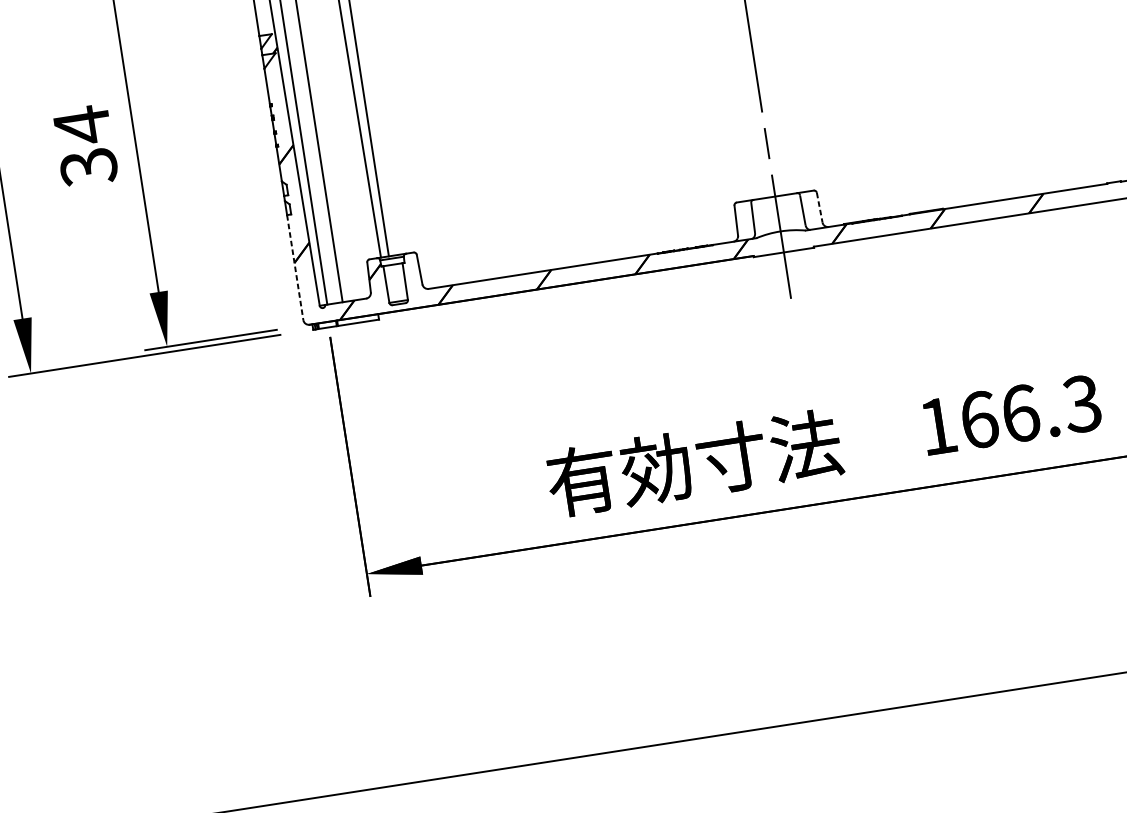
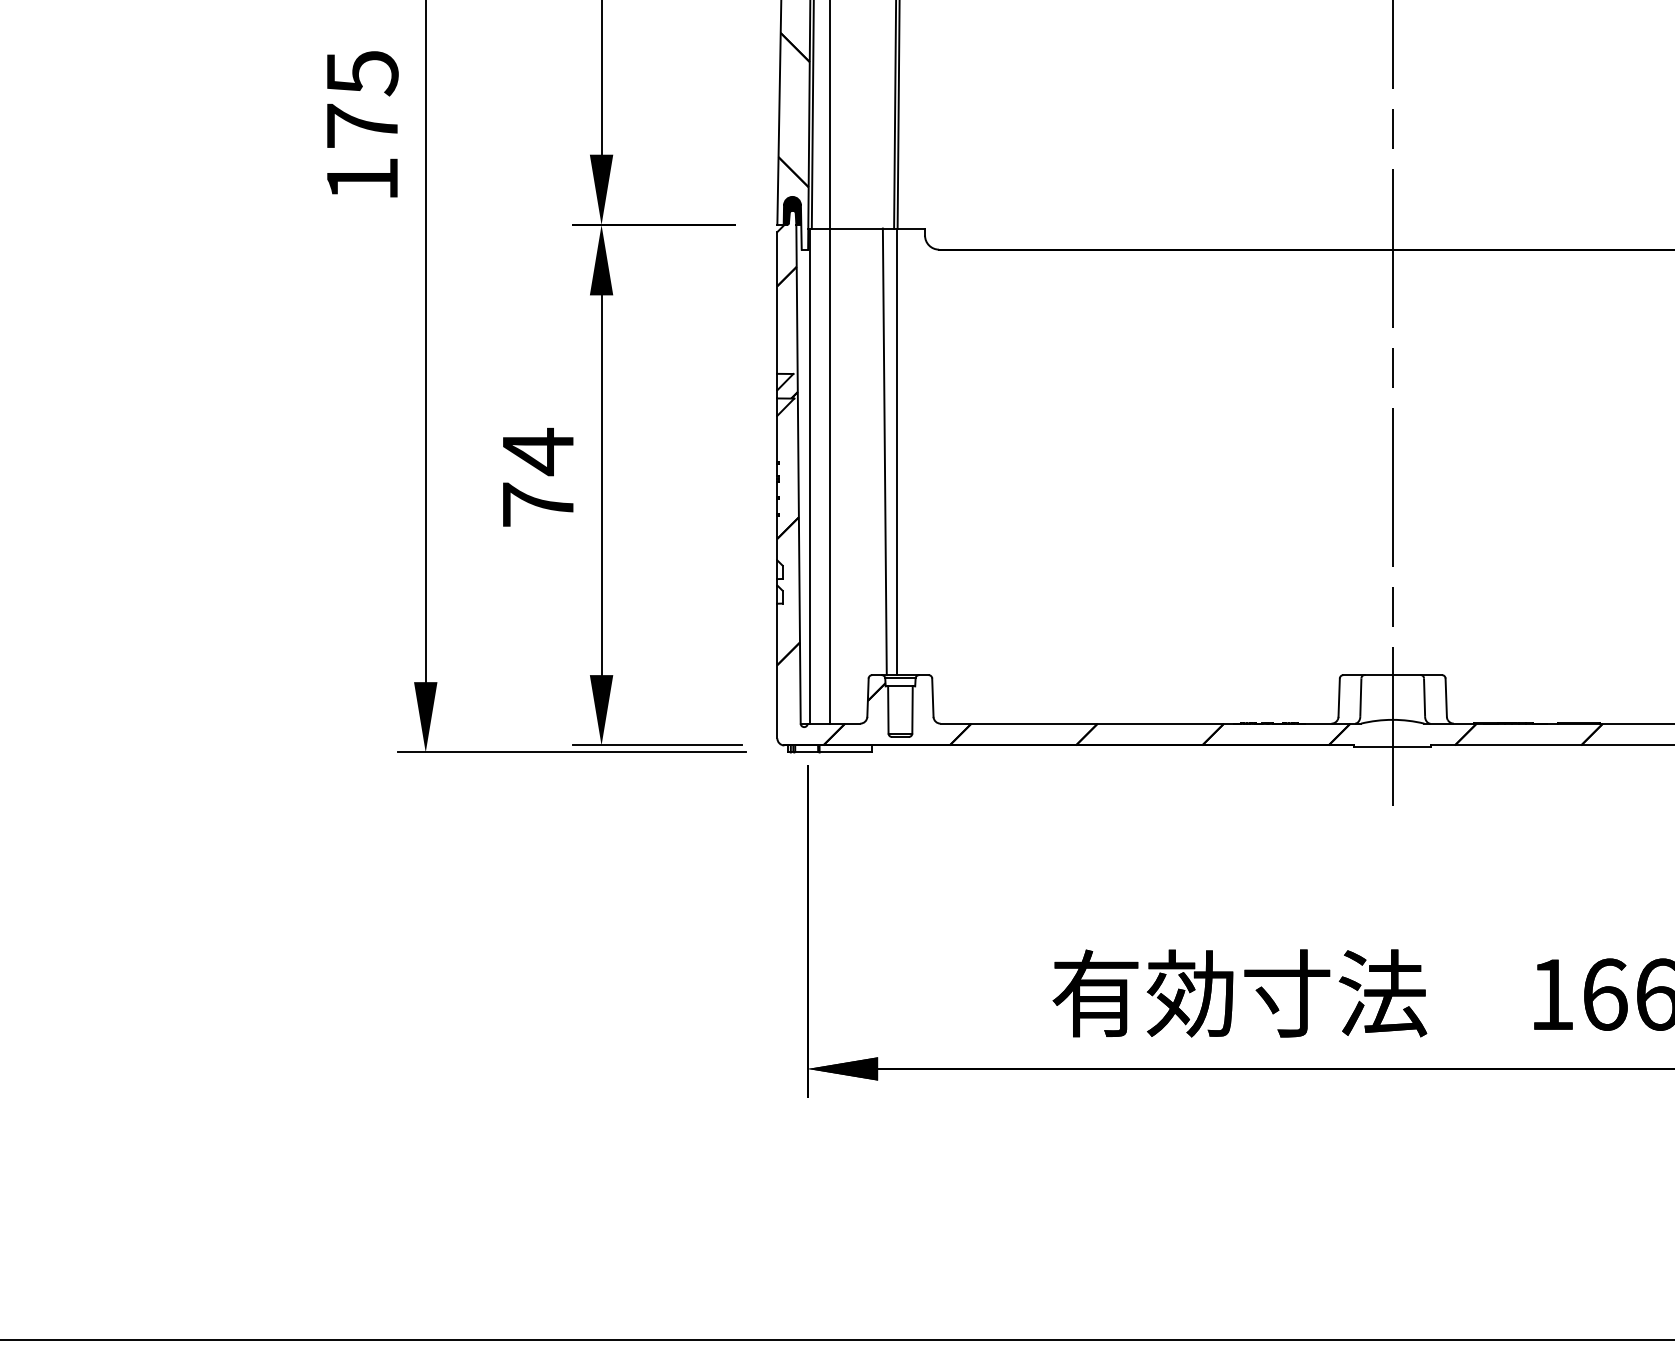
text: (88, 167) -> (537, 505), 34 -> 74
line: (820, 208) -> (1446, 698), dashed -> solid
line: (295, 267) -> (777, 671), dashed -> solid

